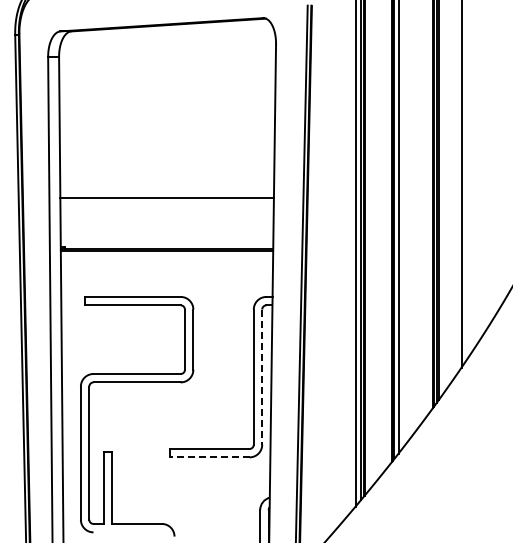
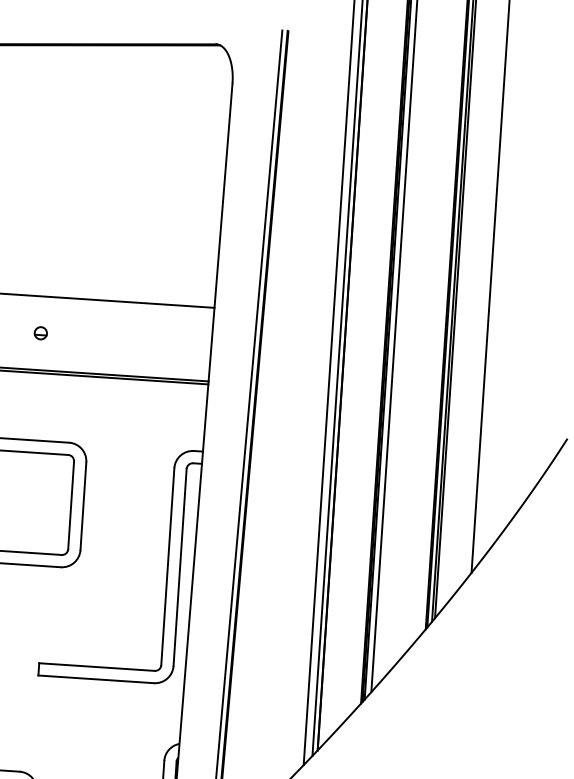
part: (156, 223) -> (40, 333), added
line: (262, 377) -> (180, 568), dashed -> solid
line: (209, 457) -> (95, 679), dashed -> solid

